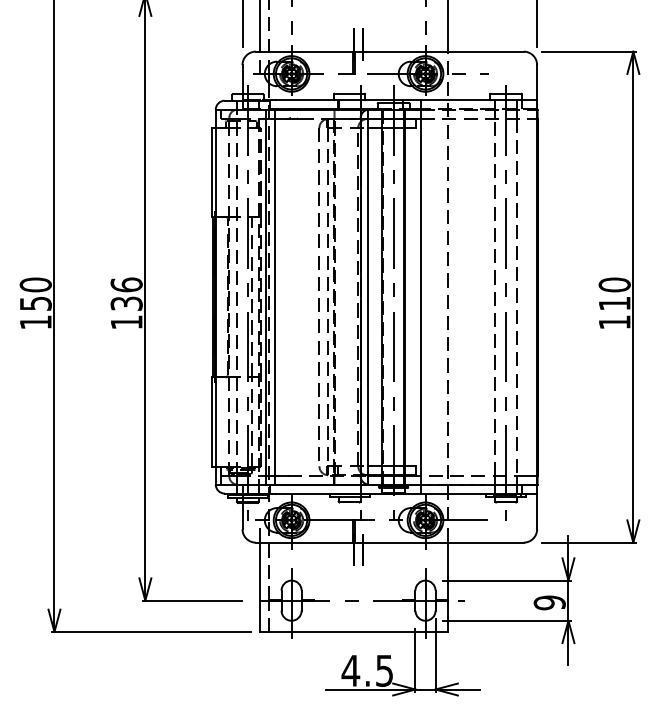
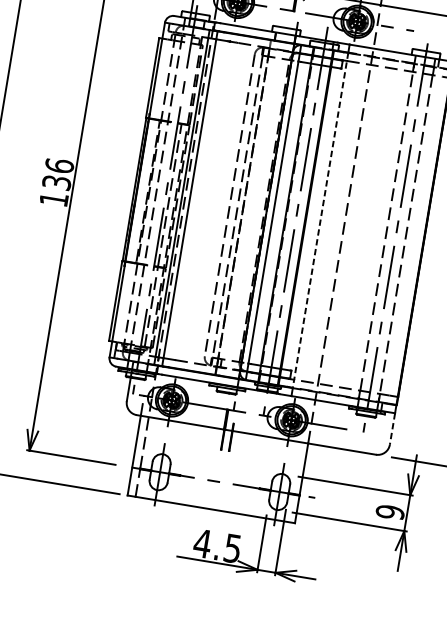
line: (421, 297) -> (320, 220), solid -> dashed
line: (537, 511) -> (392, 428), solid -> dashed

